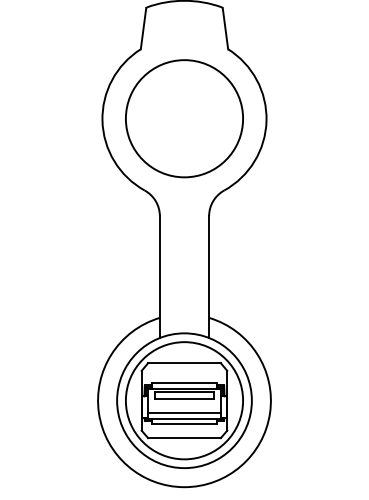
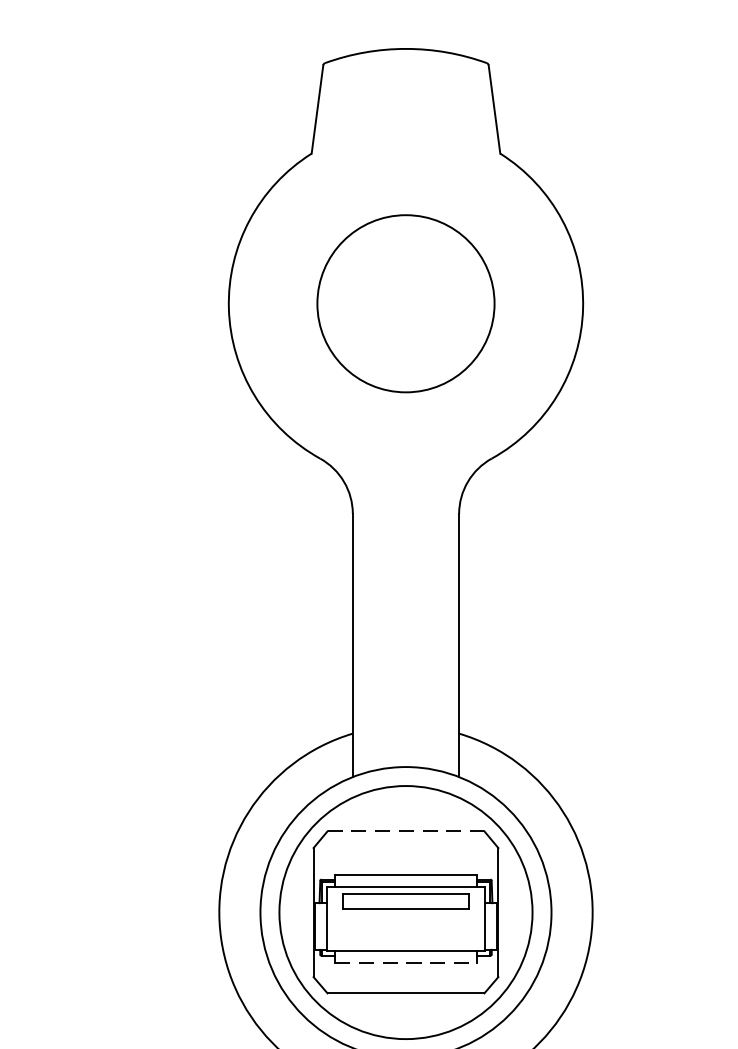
circle: (184, 118) -> (405, 303), size x0.7
line: (184, 363) -> (405, 832), solid -> dashed
line: (184, 413) -> (405, 940), removed
line: (184, 424) -> (405, 963), solid -> dashed

